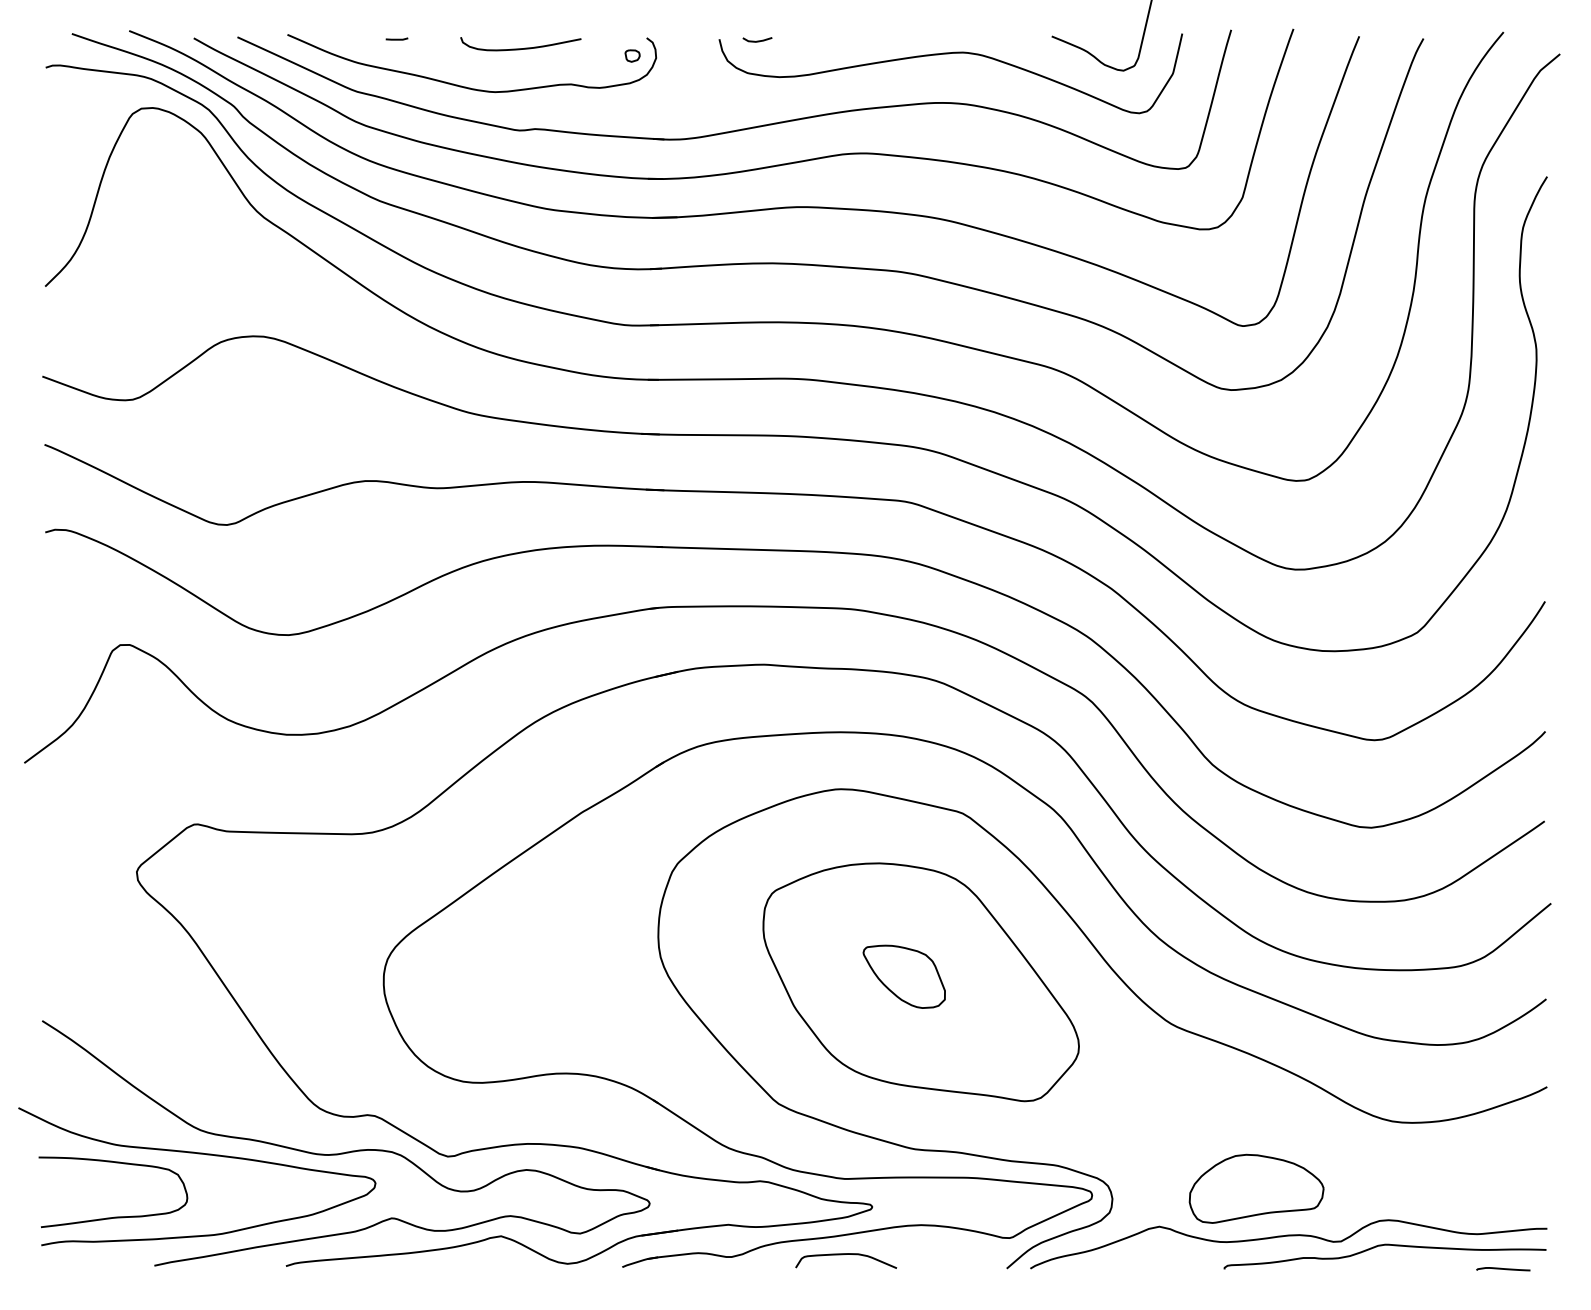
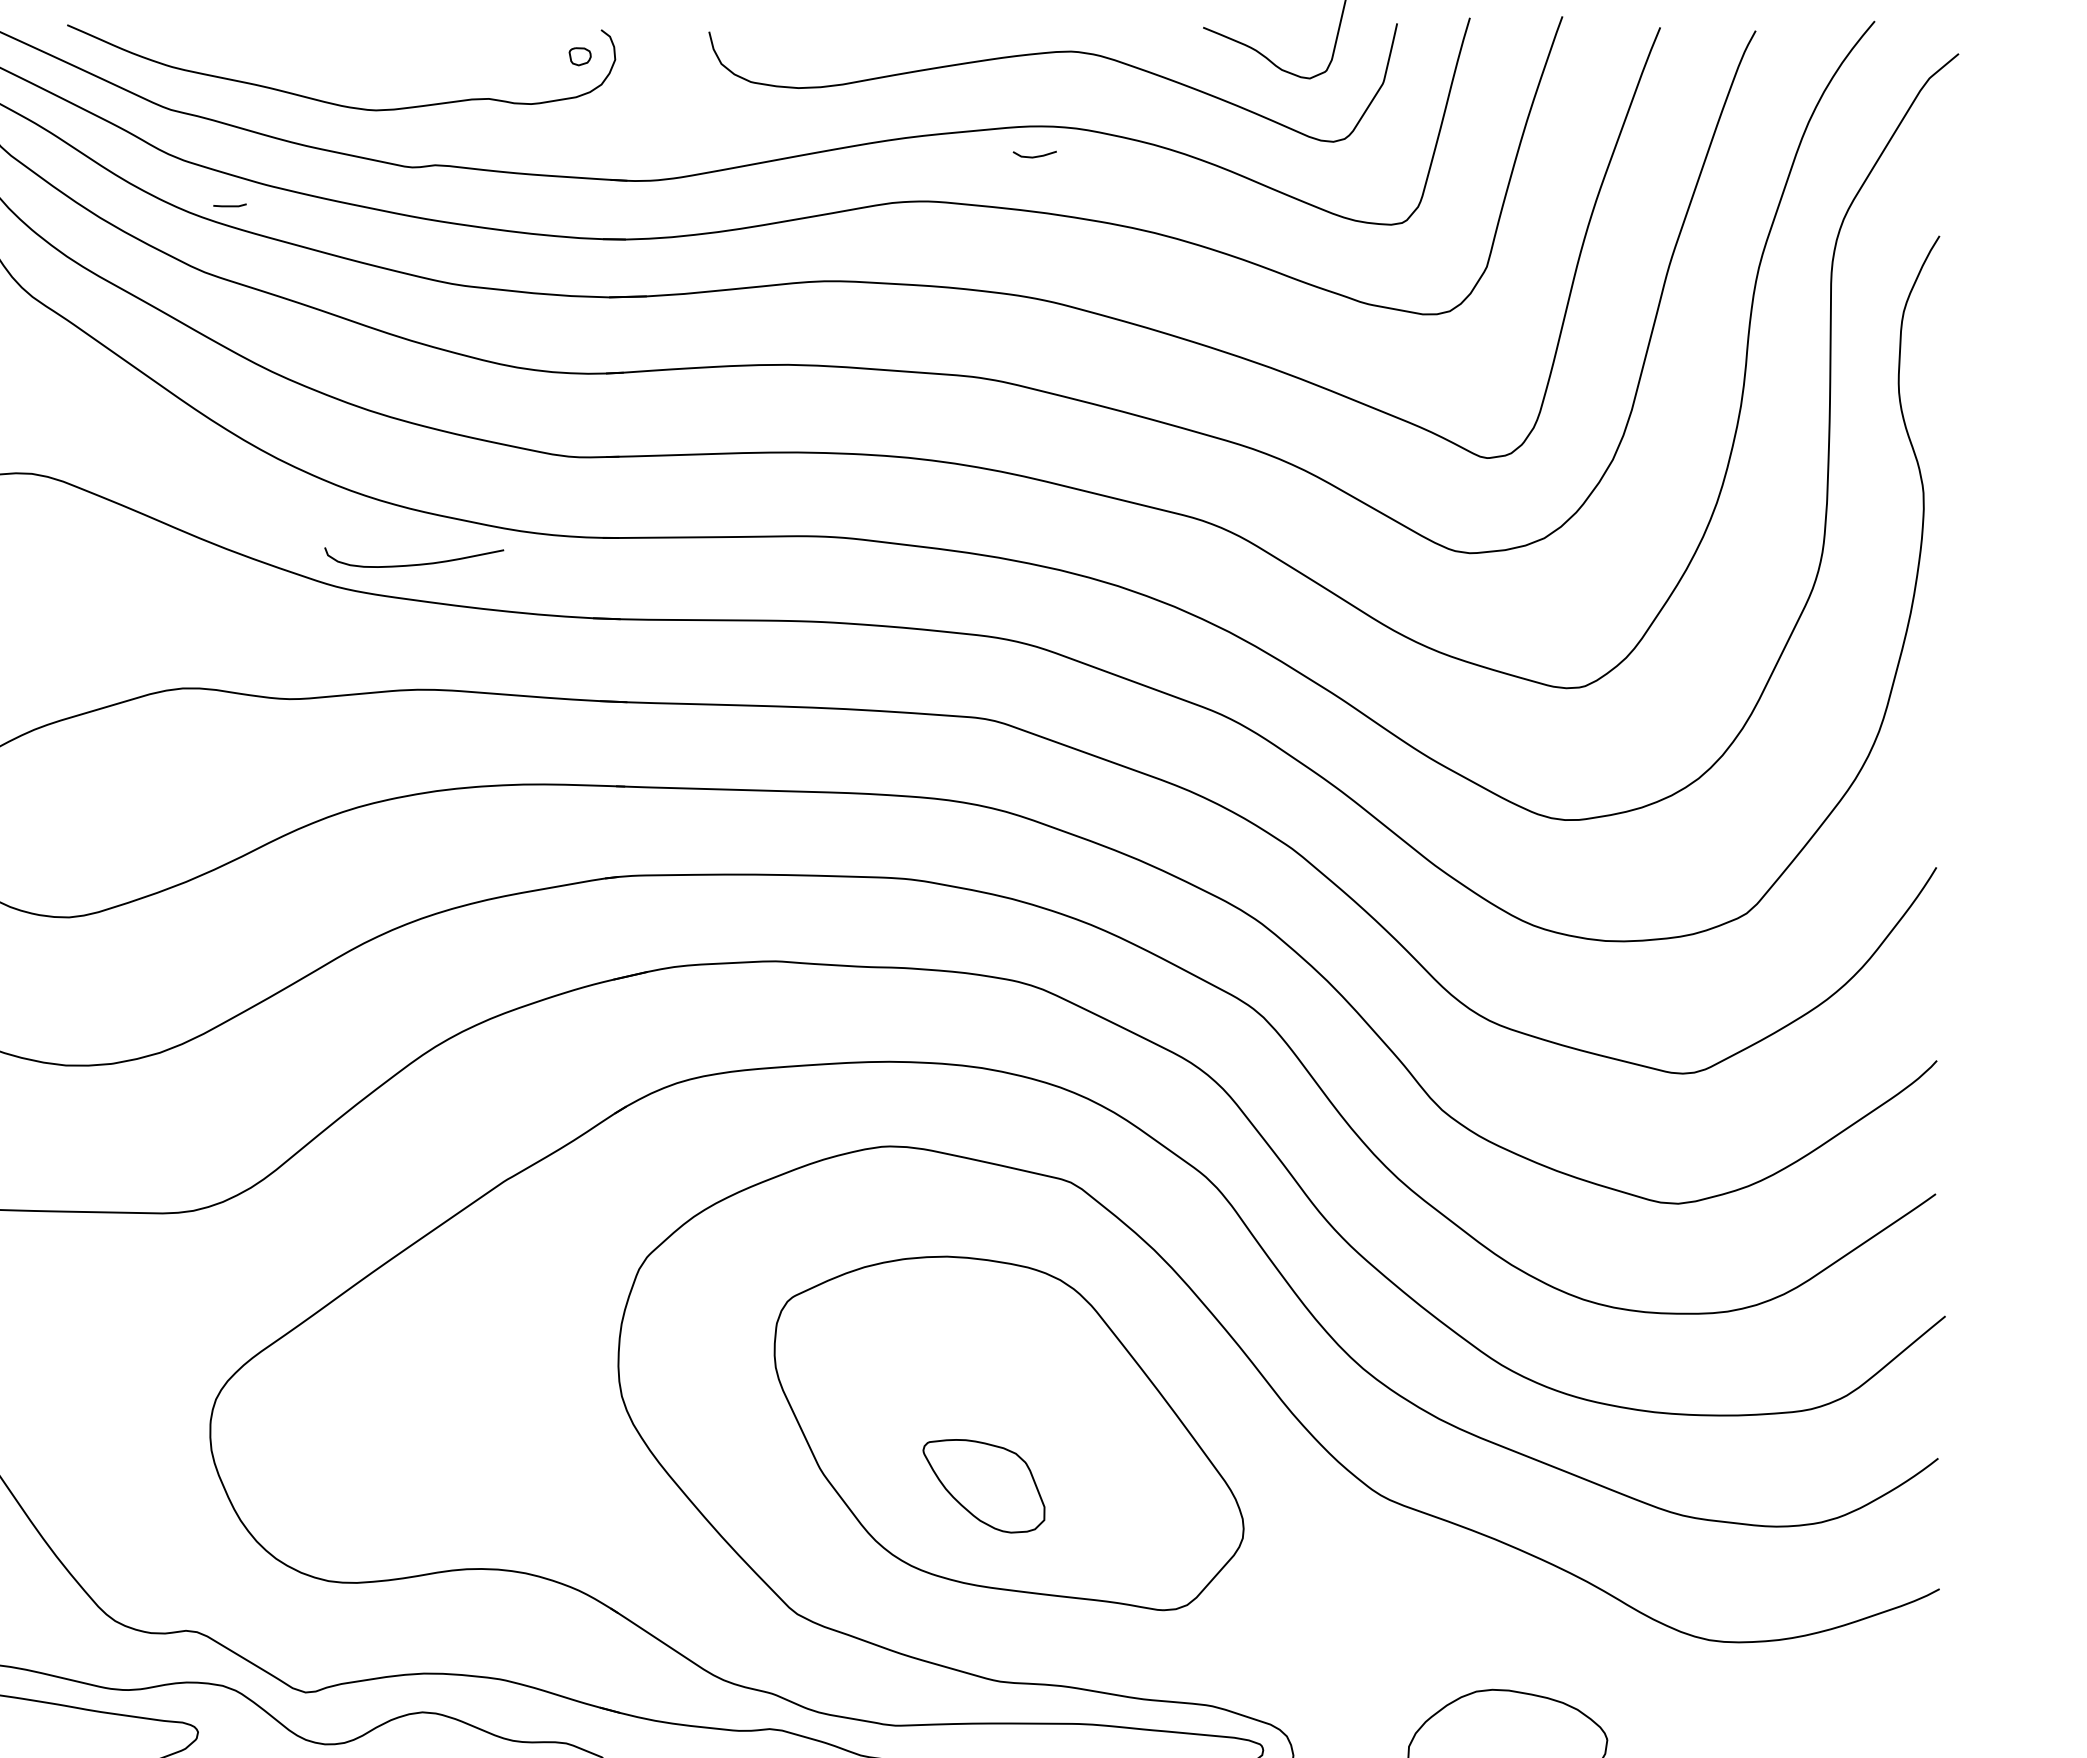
line: (396, 38) -> (229, 204), moved
line: (757, 40) -> (1034, 155), moved
curve: (520, 48) -> (413, 564), moved
part: (903, 976) -> (982, 1485), moved

